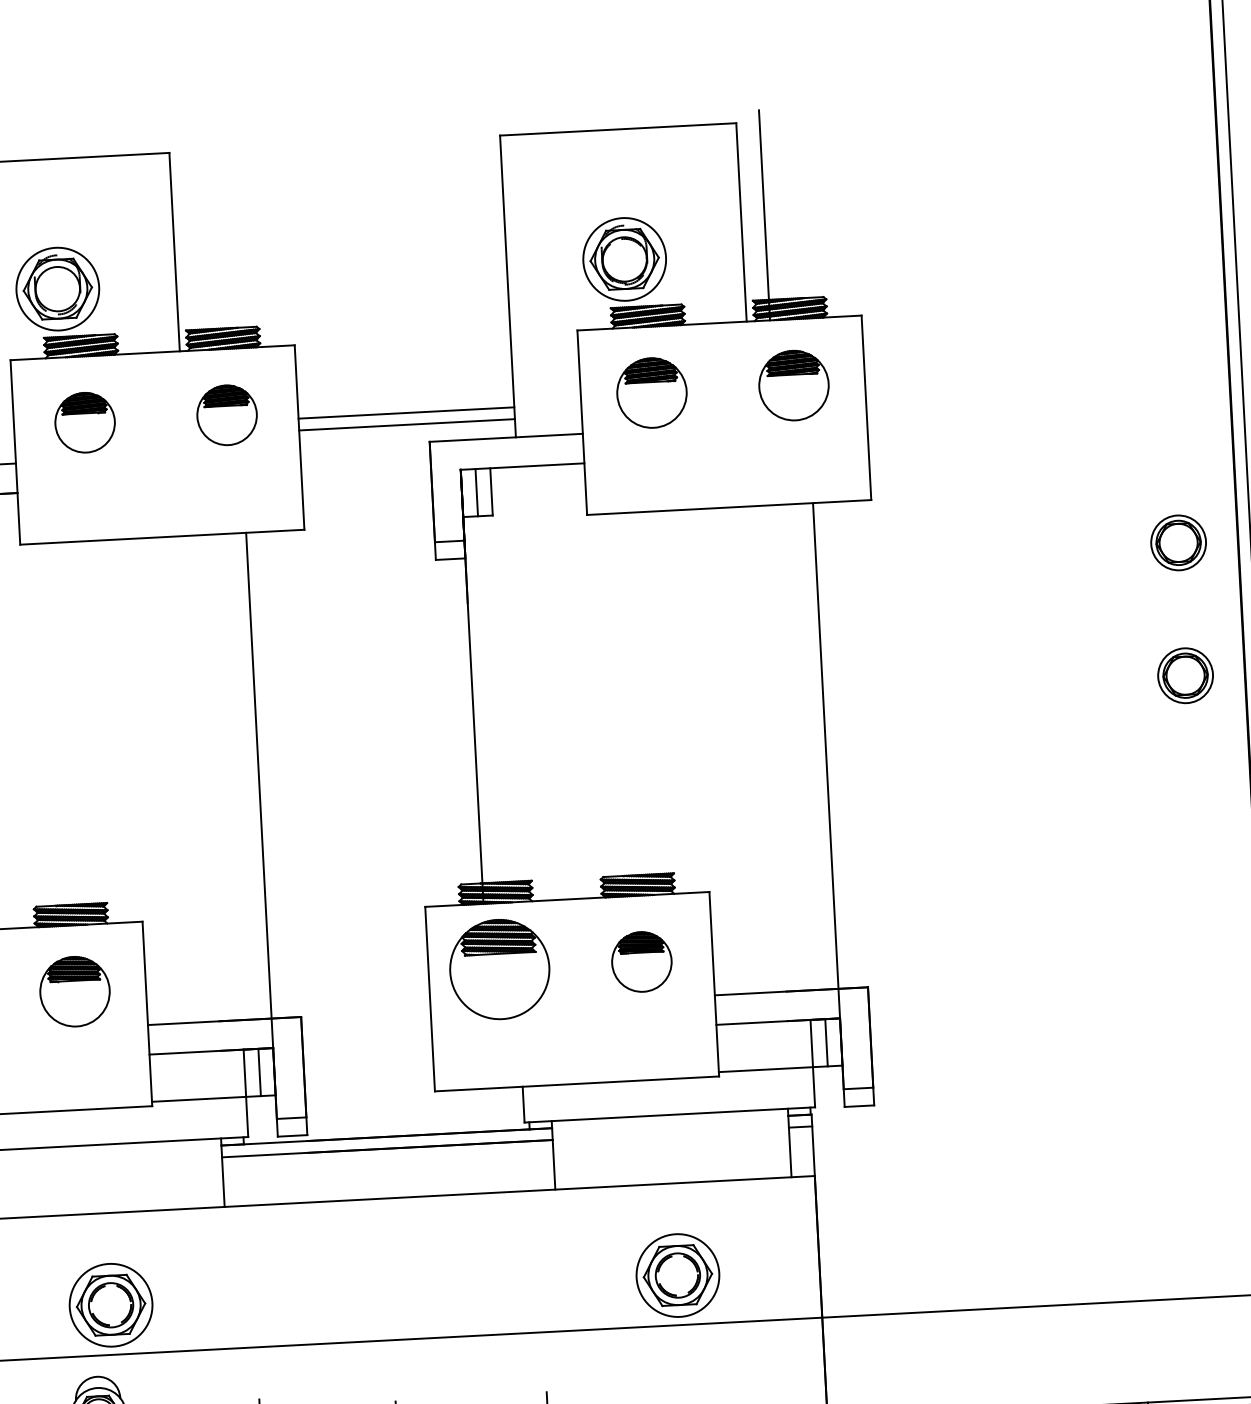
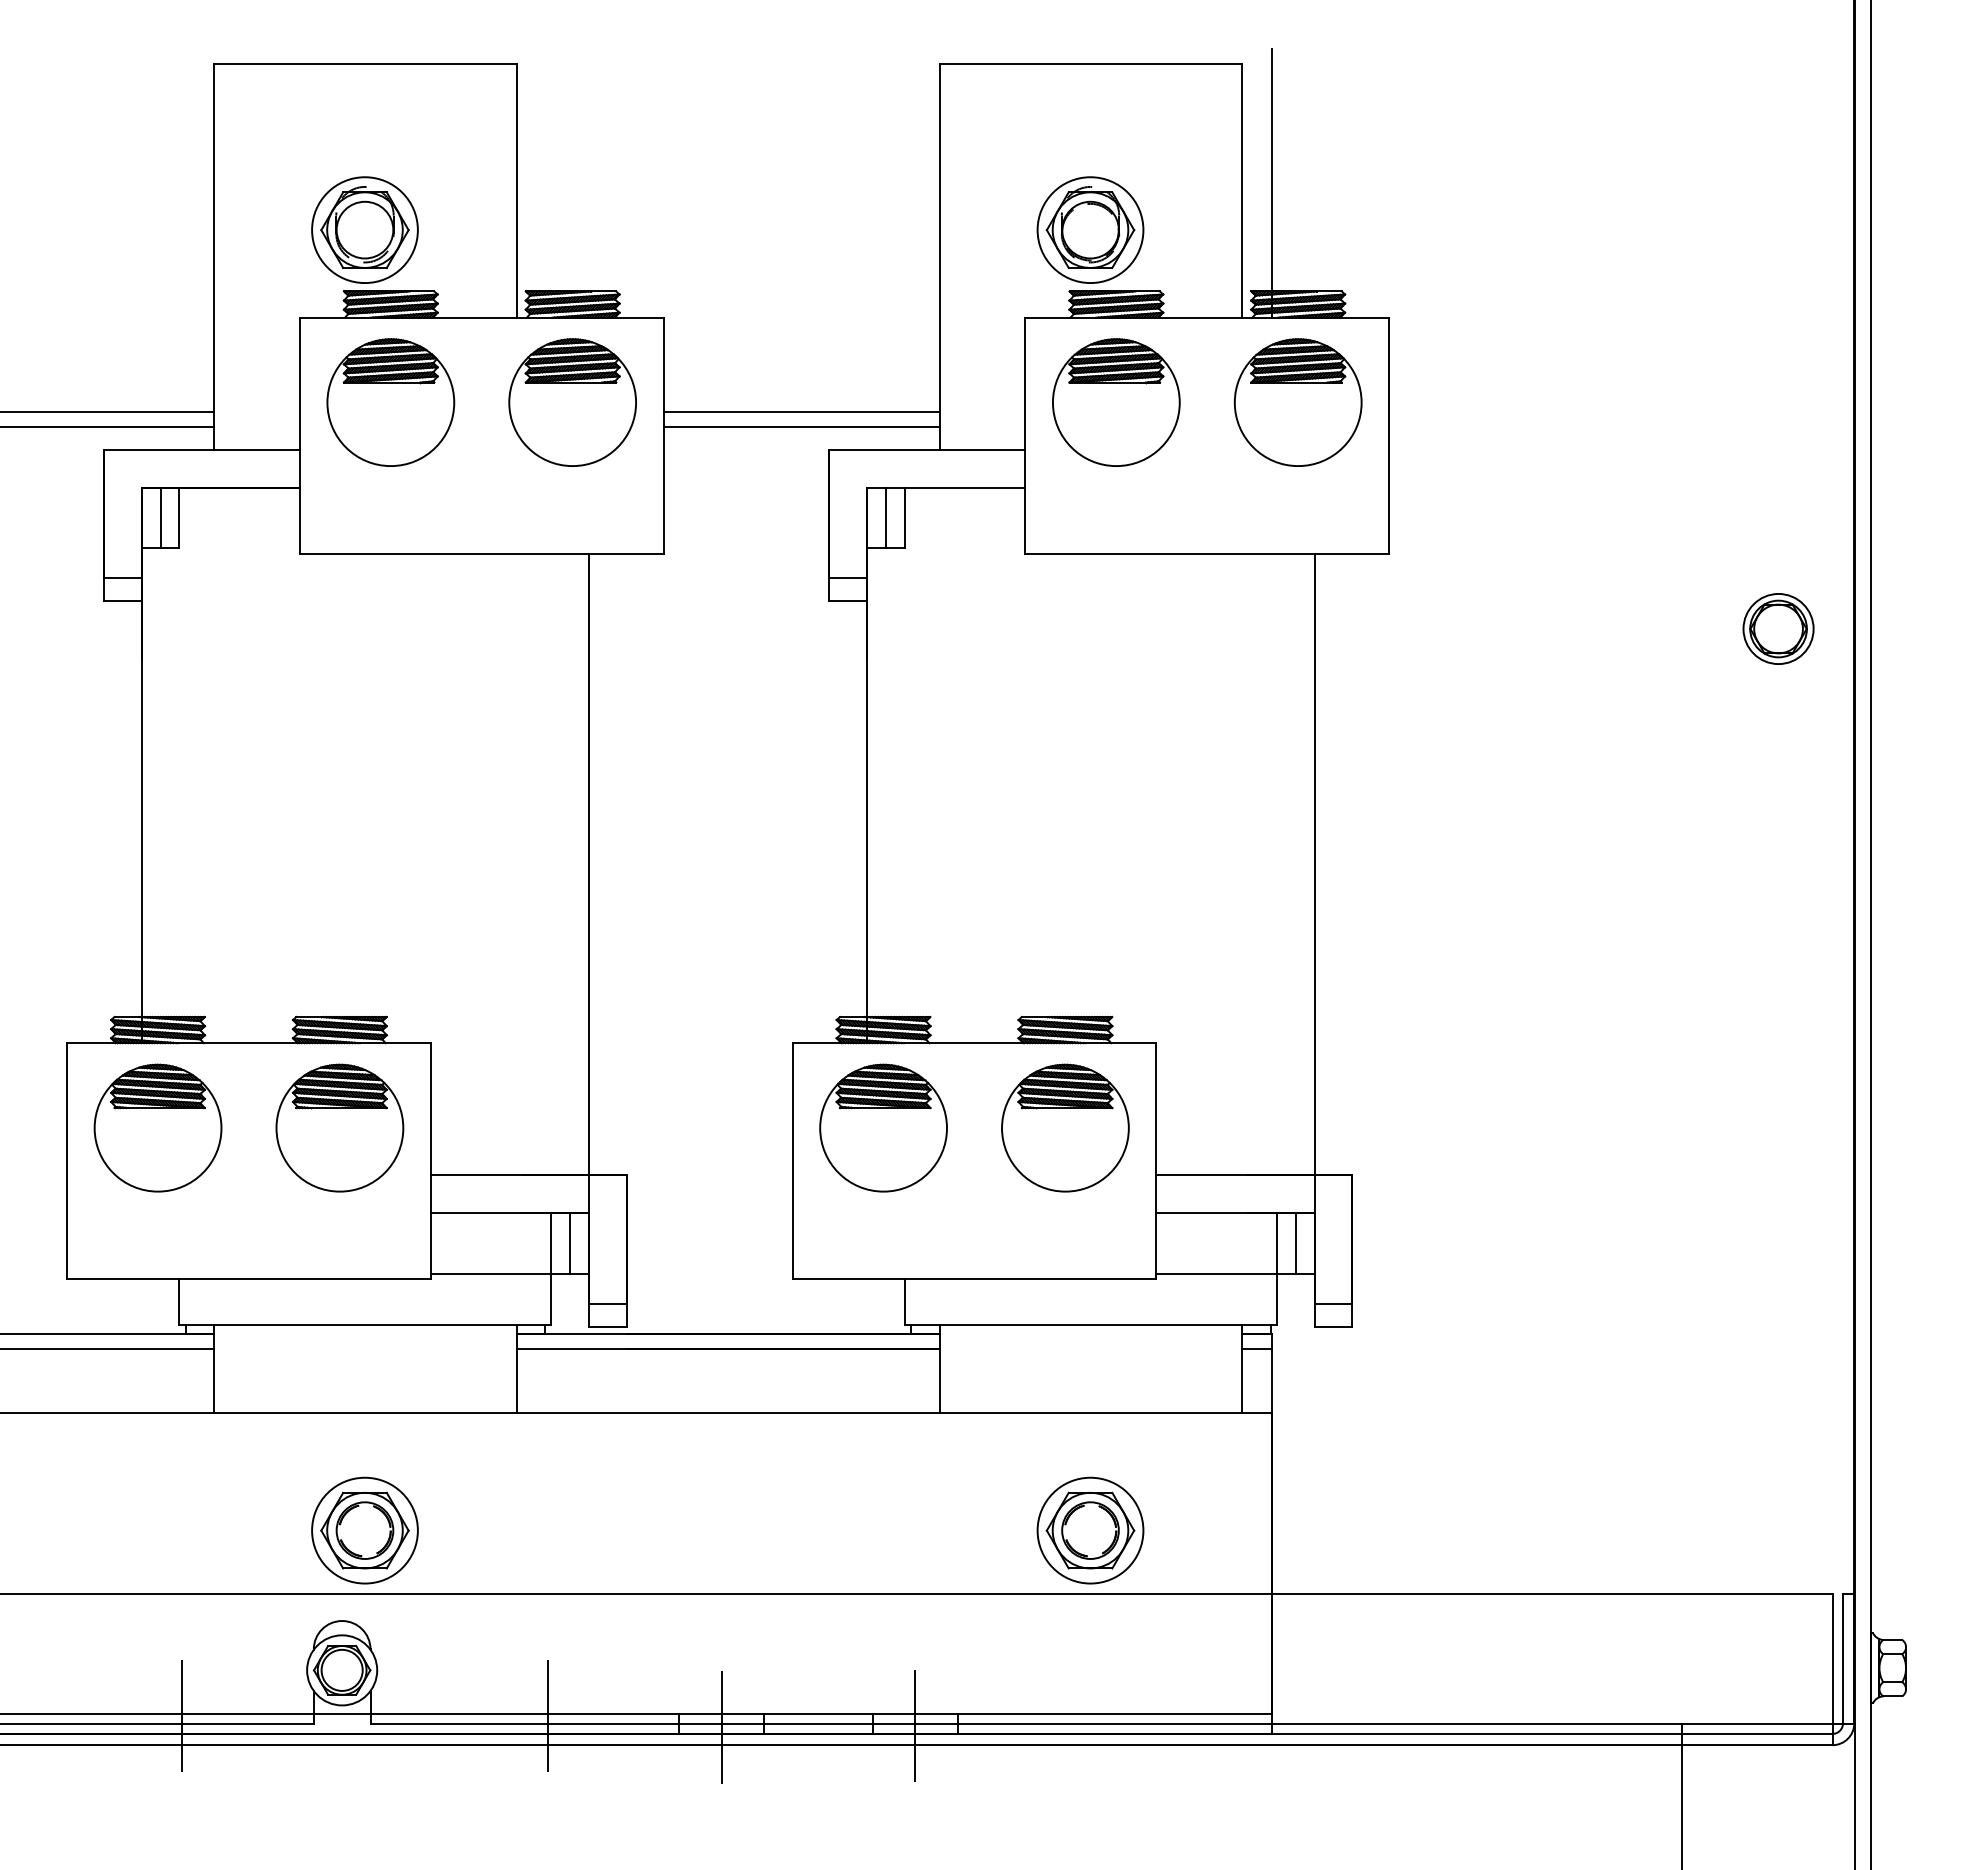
part: (793, 385) -> (1297, 402), size x1.43
part: (652, 393) -> (1116, 402), size x1.43
part: (227, 415) -> (572, 402), size x1.67
part: (84, 422) -> (390, 402), size x1.67
part: (1185, 675) -> (1778, 798), removed
part: (641, 961) -> (1065, 1127), size x1.67
part: (74, 991) -> (339, 1127), size x1.43

